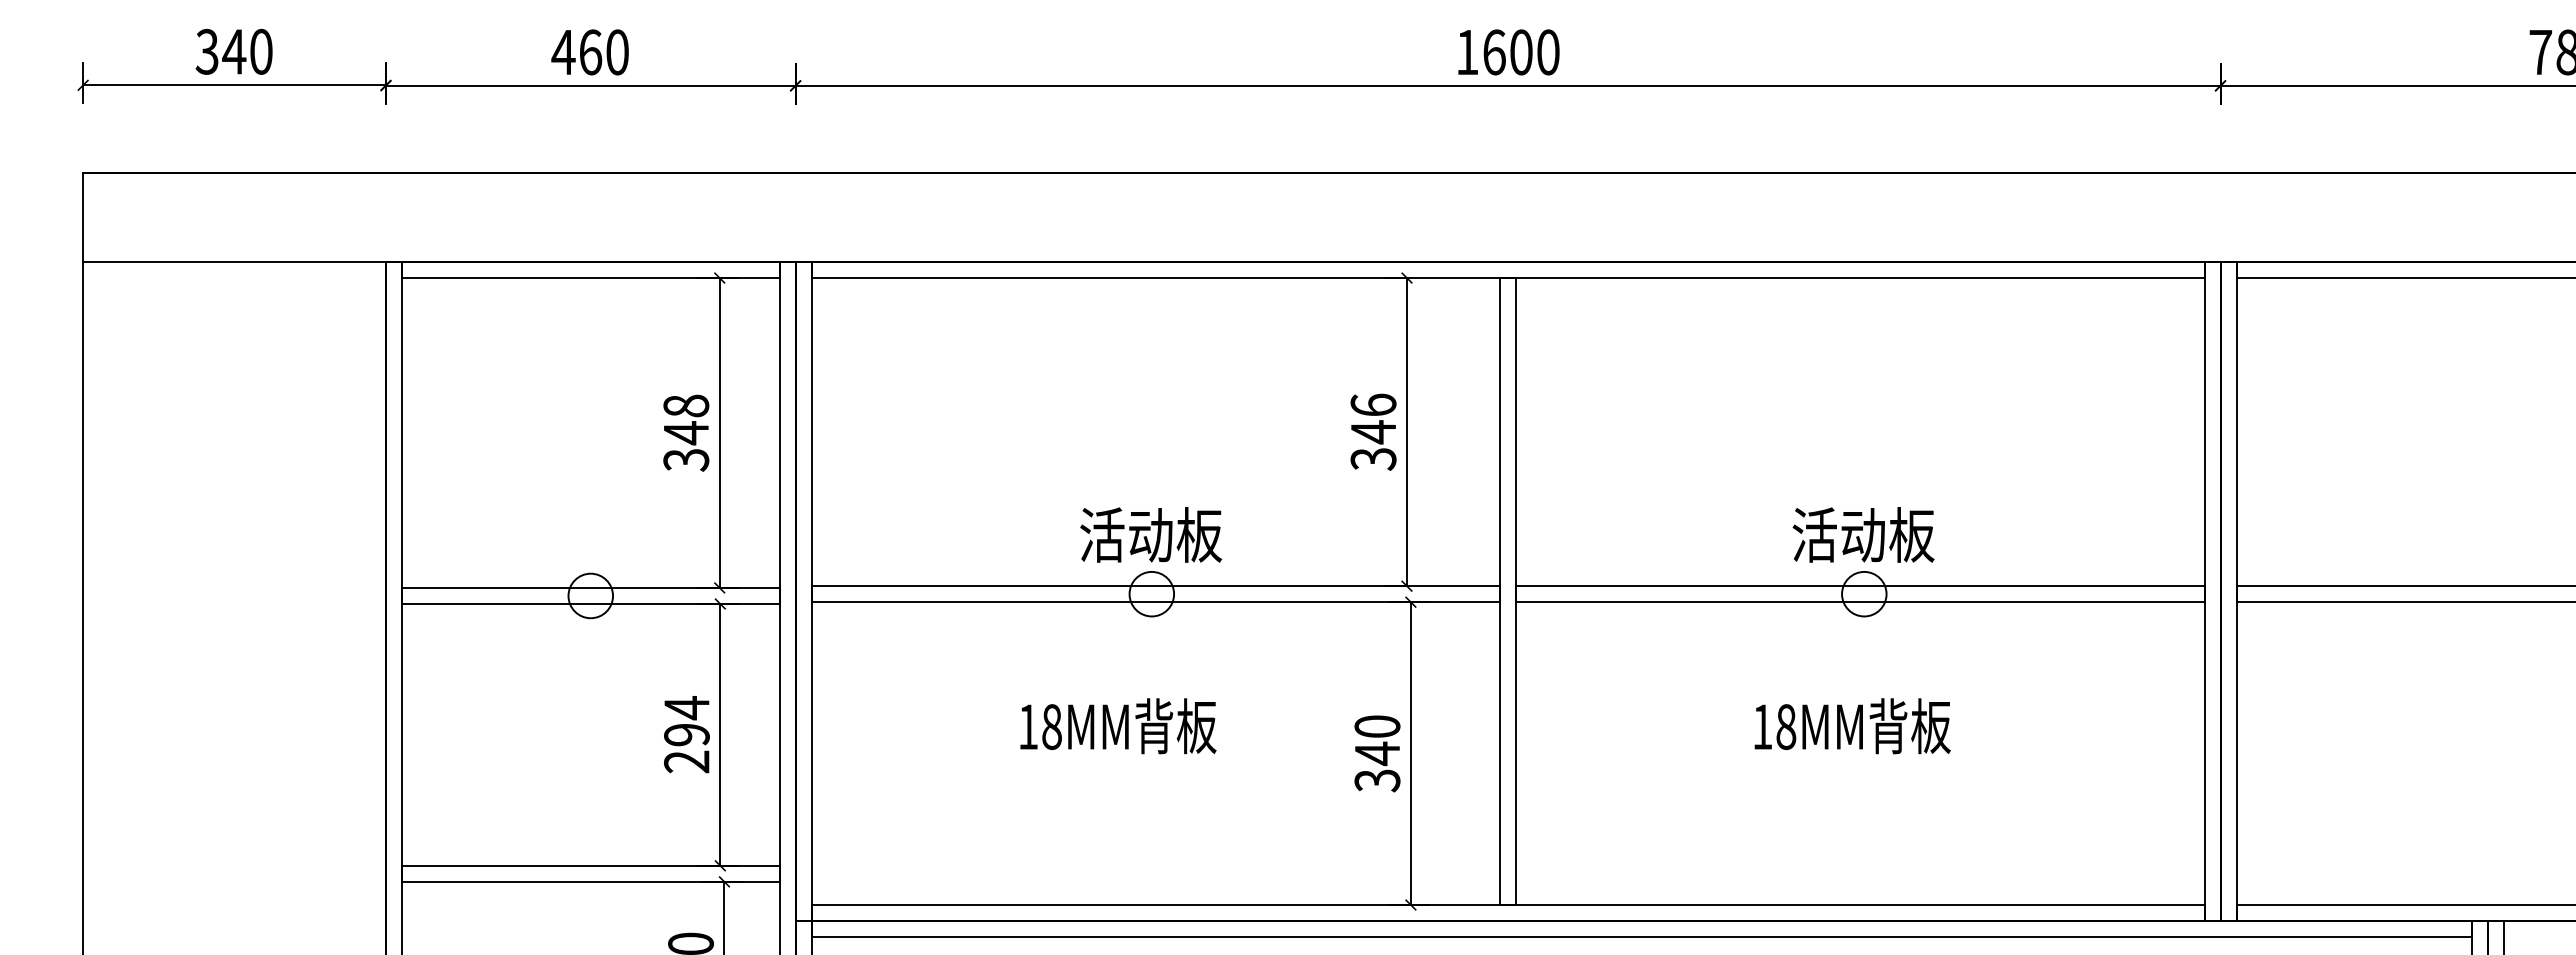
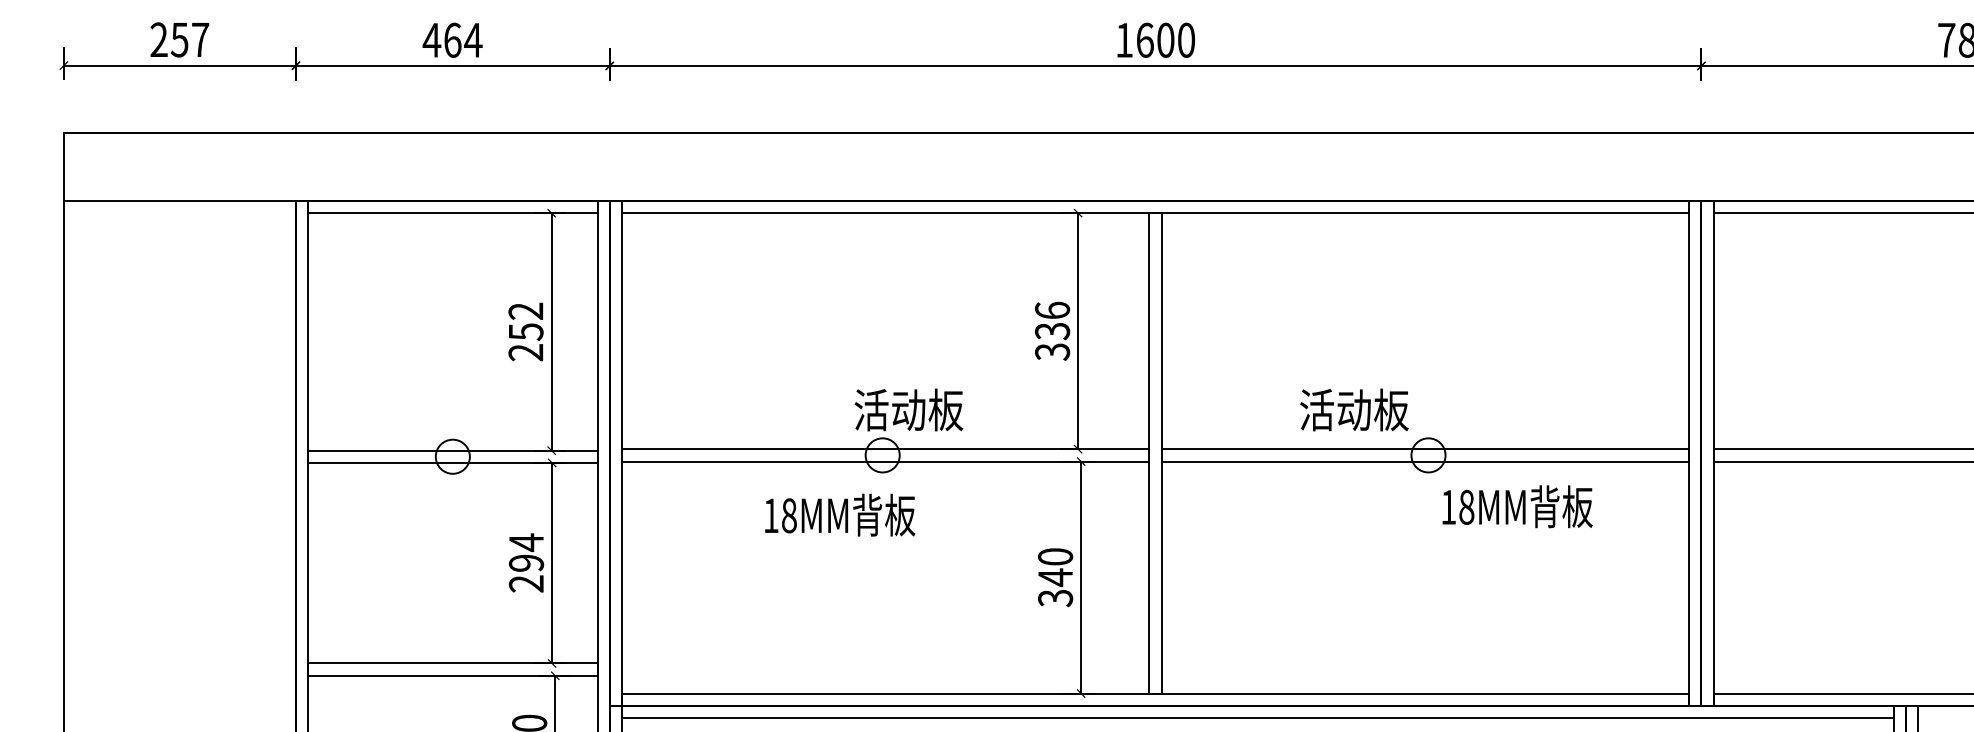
text: (233, 51) -> (179, 39), 340 -> 257
text: (617, 52) -> (473, 40), 460 -> 464
text: (686, 432) -> (526, 331), 348 -> 252
text: (1373, 432) -> (1052, 331), 346 -> 336
text: (1151, 534) -> (909, 409), moved
text: (1863, 534) -> (1354, 409), moved
text: (1118, 726) -> (840, 515), moved
text: (1852, 726) -> (1517, 506), moved

